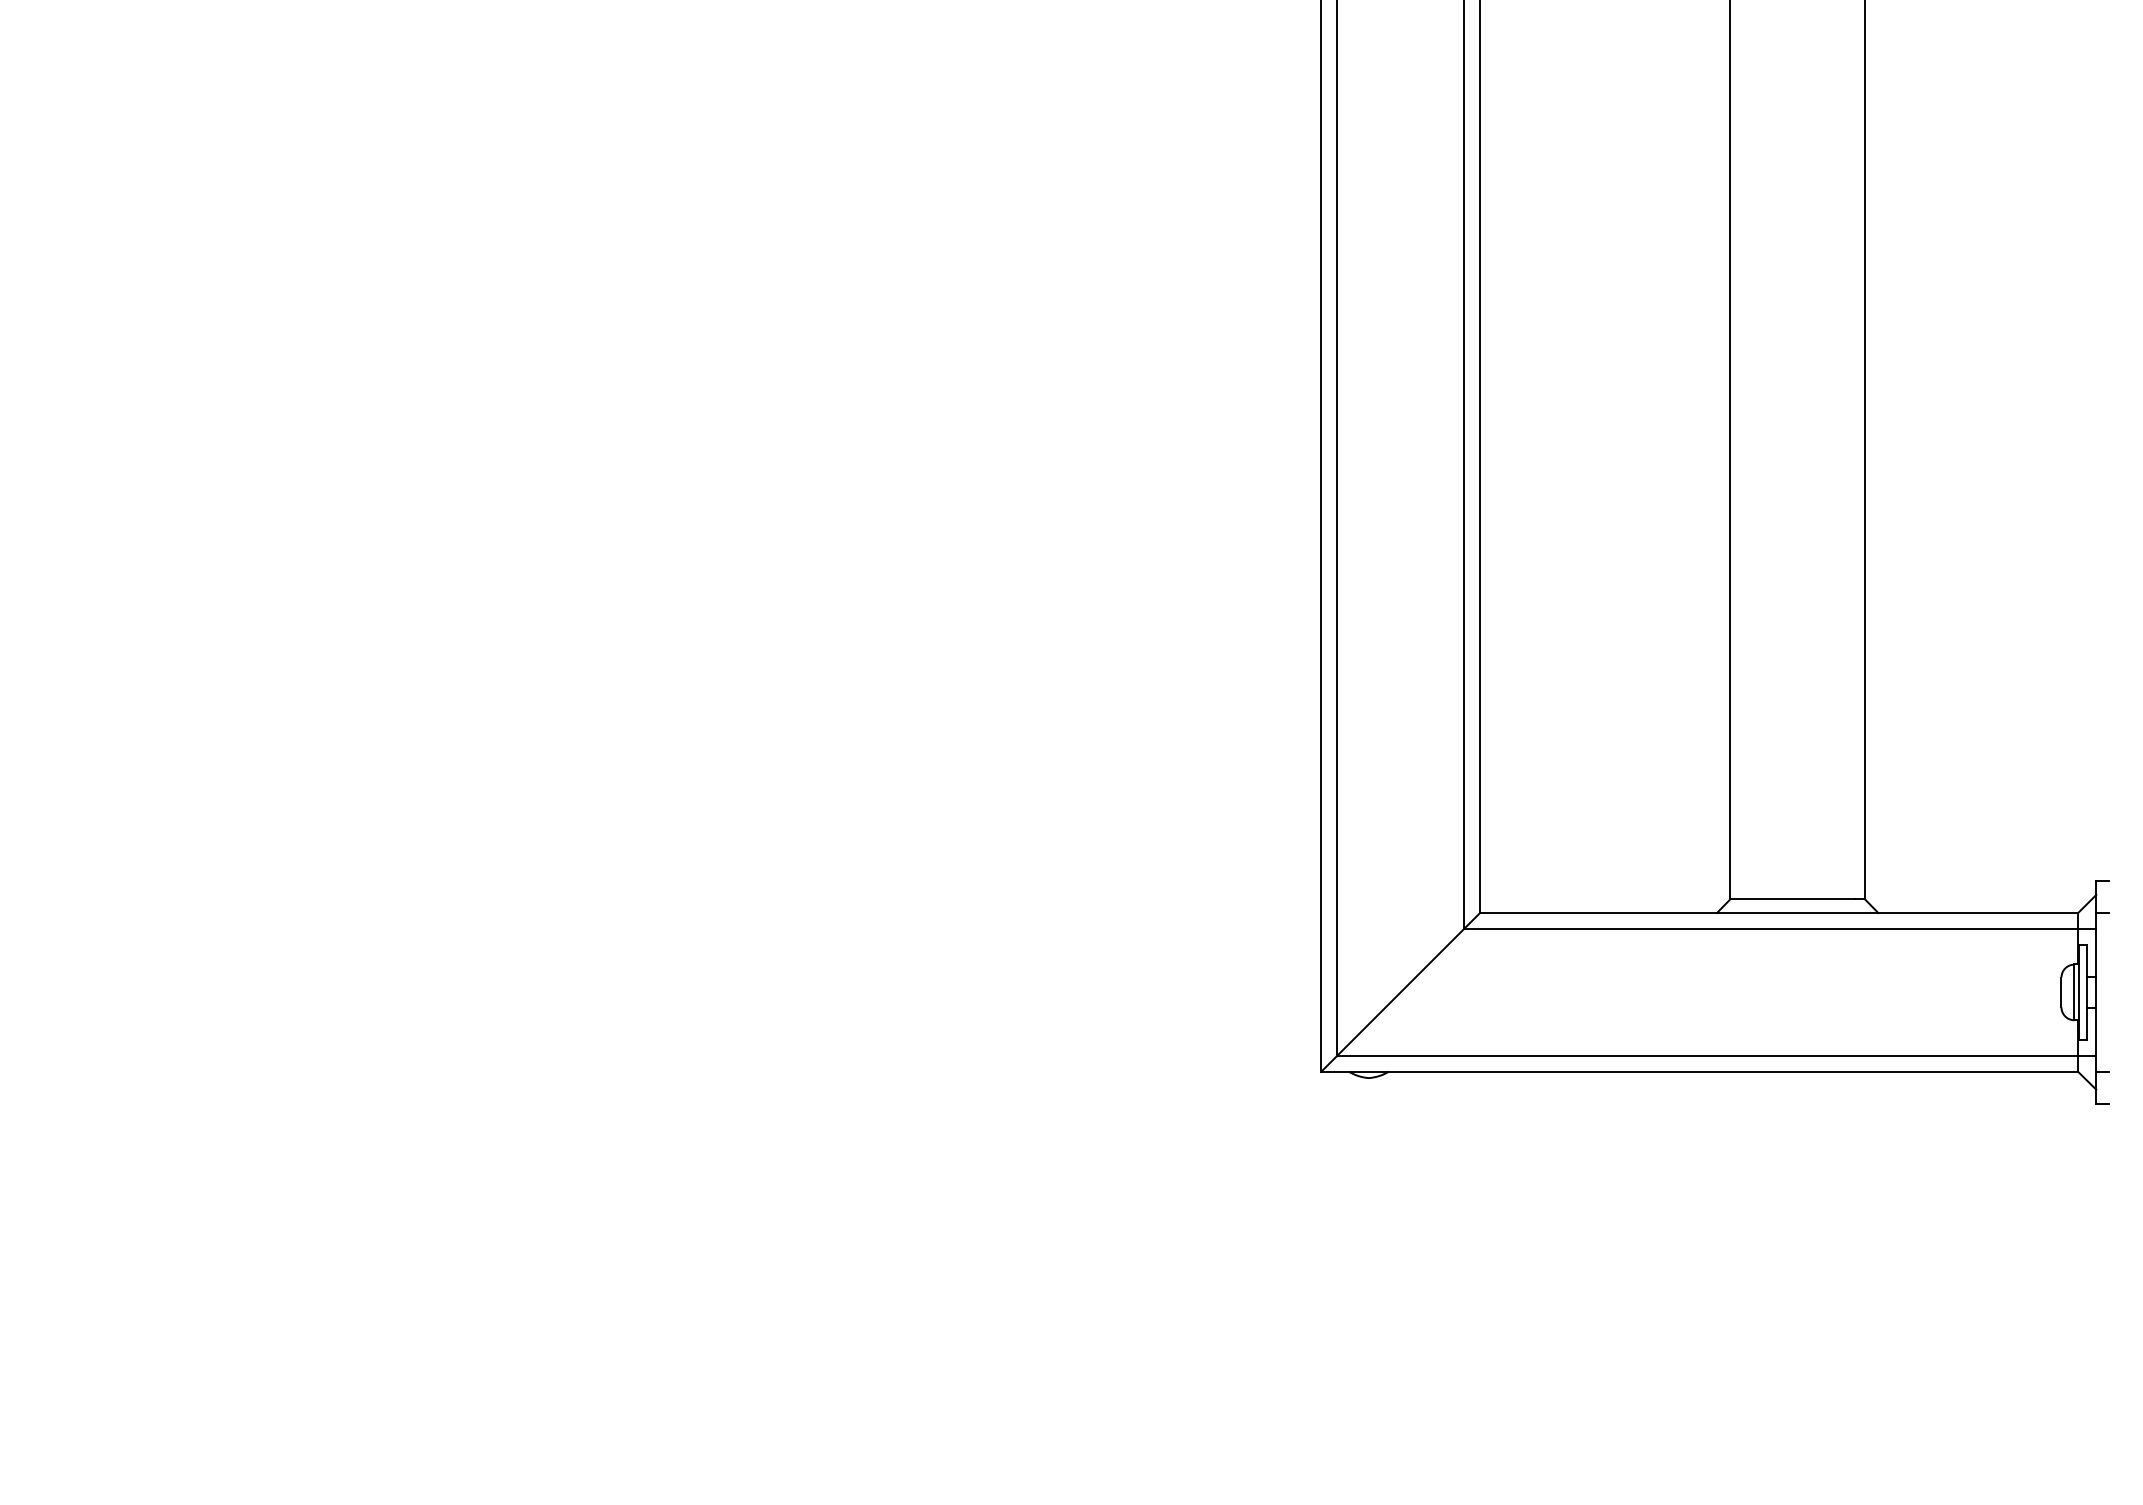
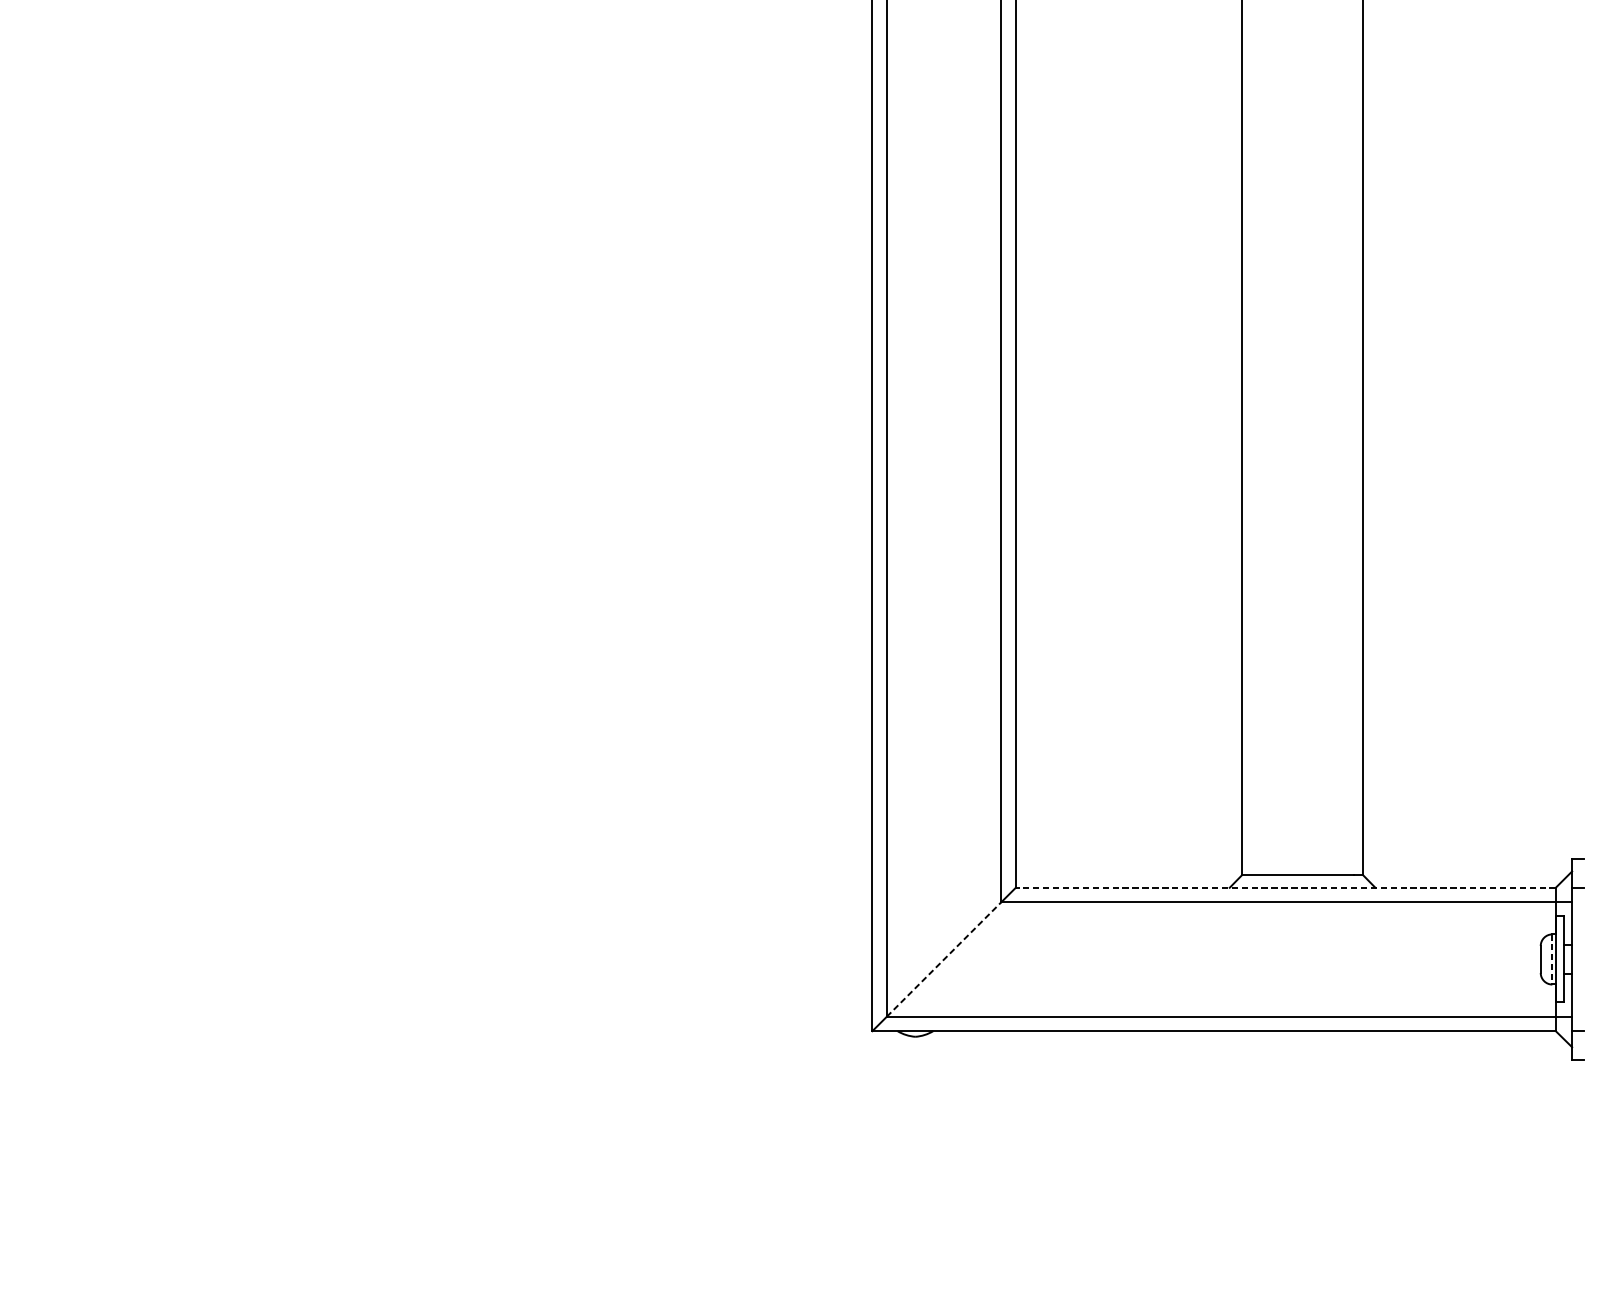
line: (1778, 913) -> (1285, 888), solid -> dashed
line: (1400, 992) -> (944, 959), solid -> dashed
line: (2074, 992) -> (1552, 959), solid -> dashed

